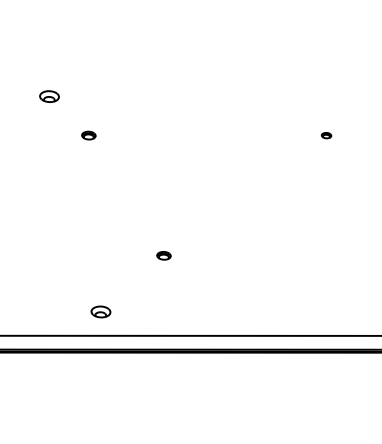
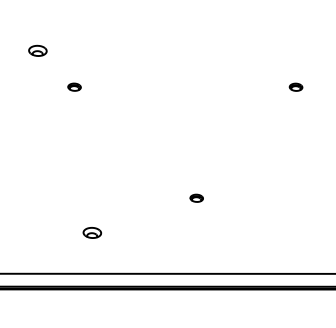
part: (326, 135) -> (296, 87), size x1.43
part: (163, 255) -> (196, 198), moved
part: (100, 311) -> (91, 232), moved

